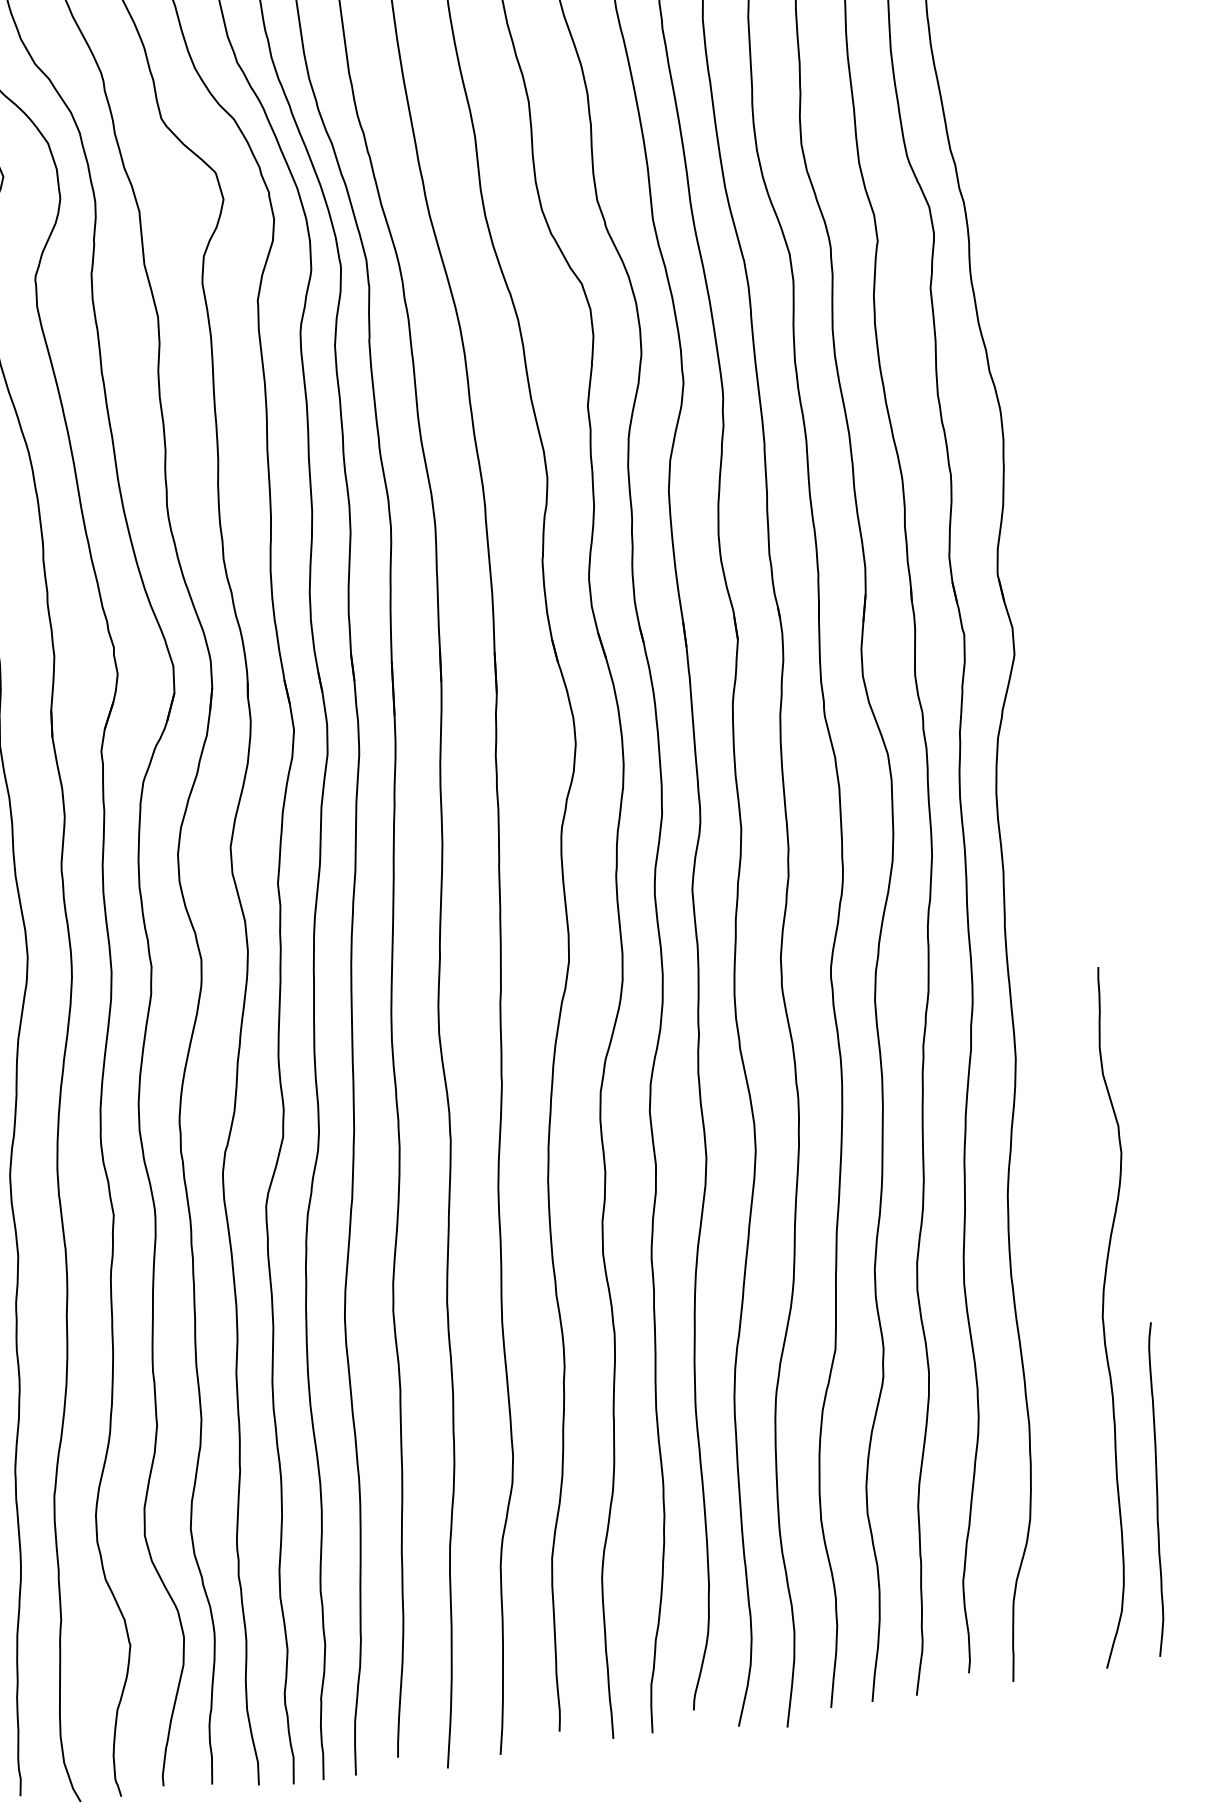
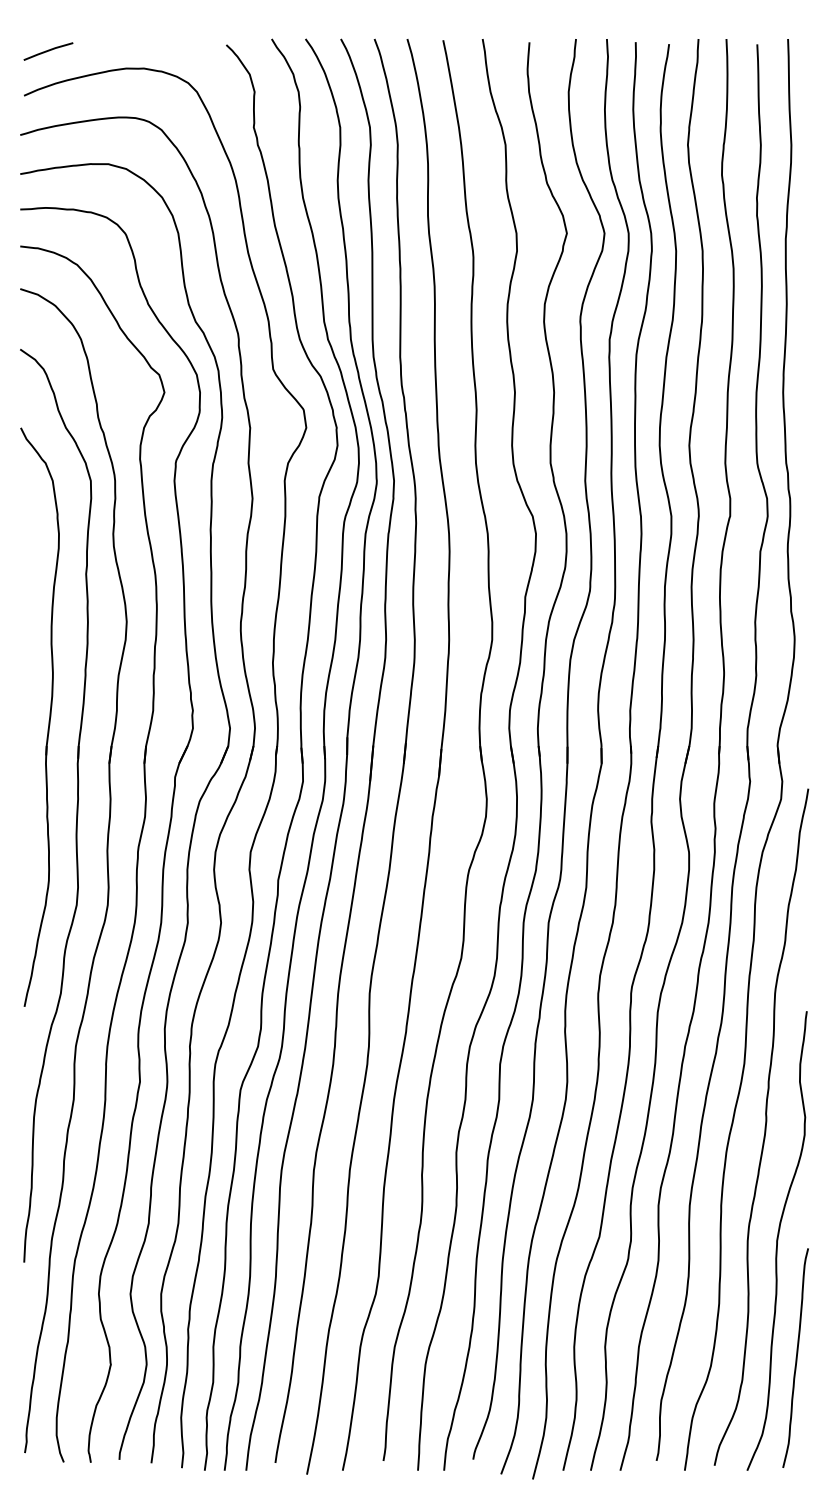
curve: (1059, 1148) -> (764, 1126), added

